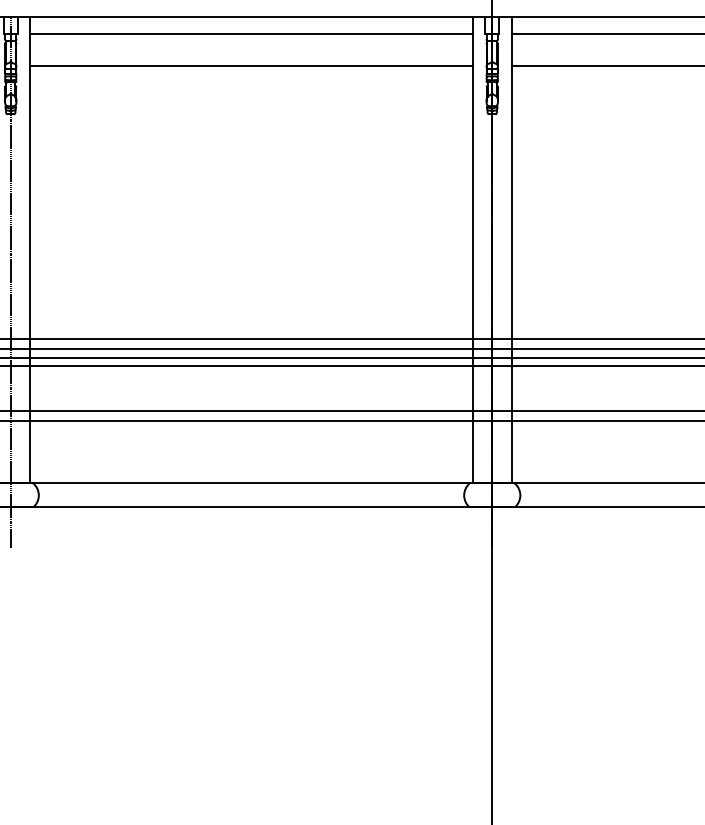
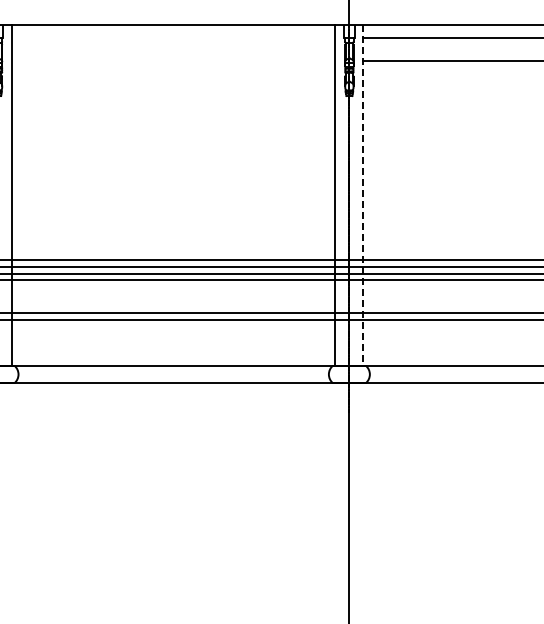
line: (251, 33) -> (173, 37), removed
line: (251, 66) -> (173, 61), removed
line: (511, 250) -> (363, 195), solid -> dashed

